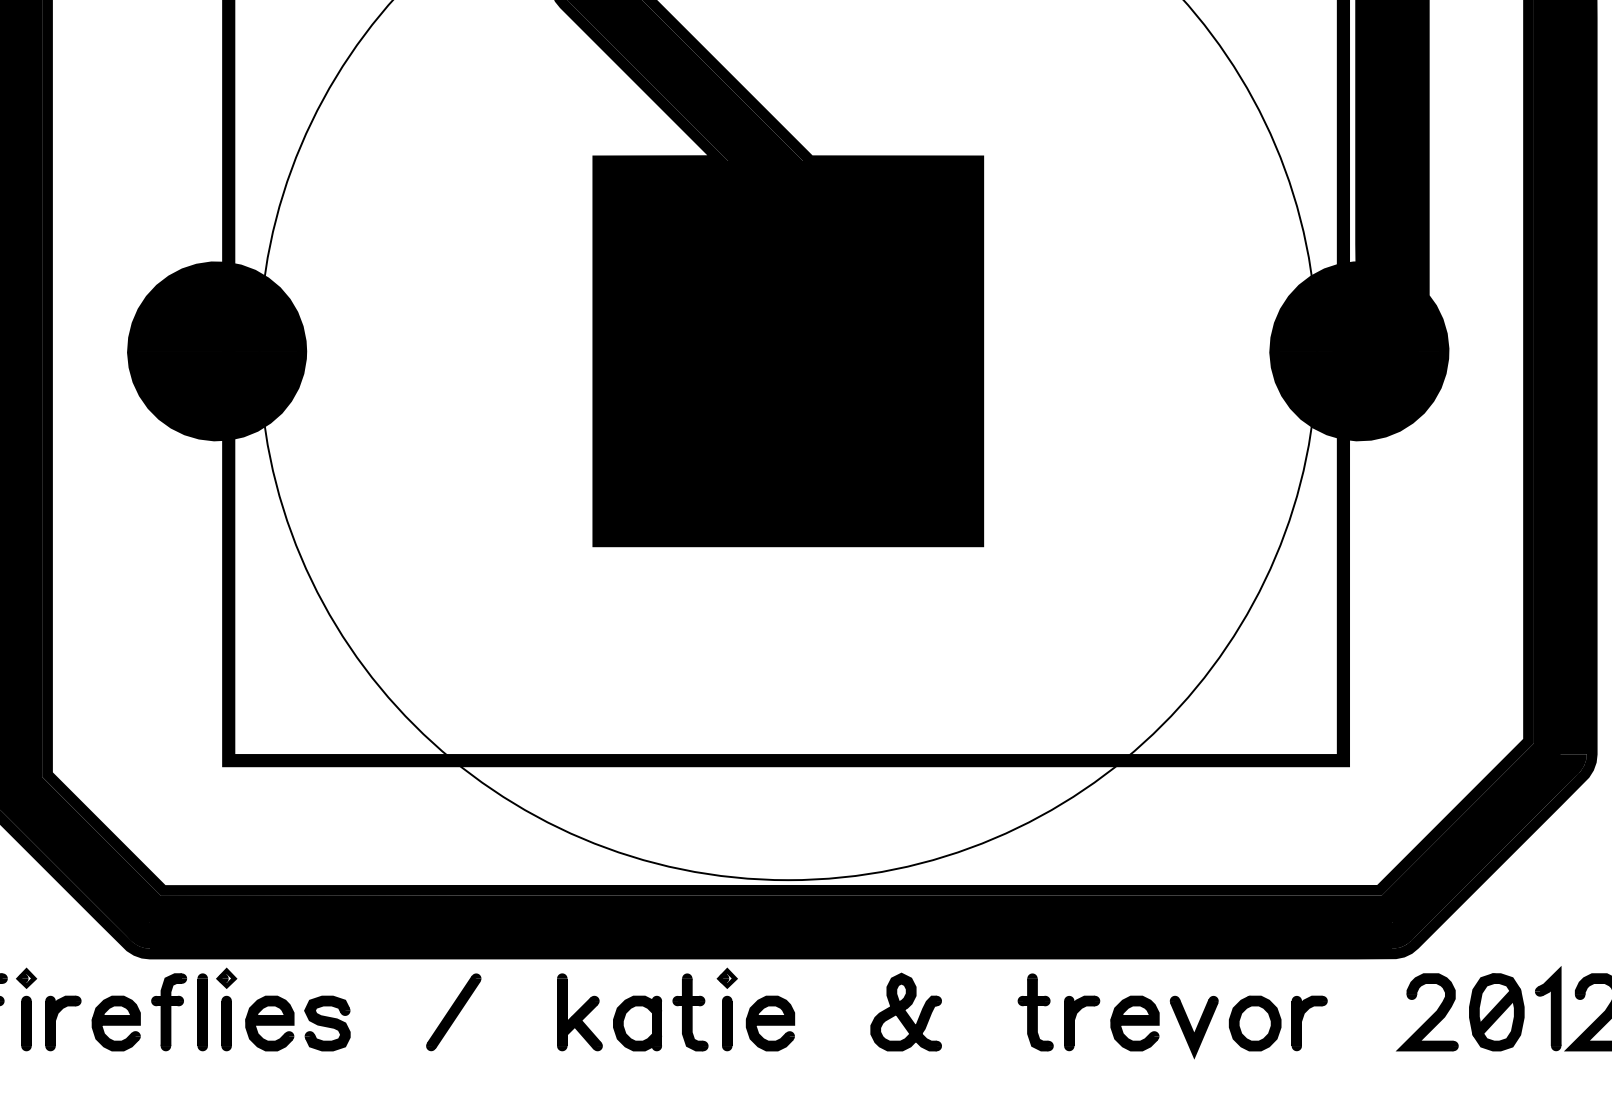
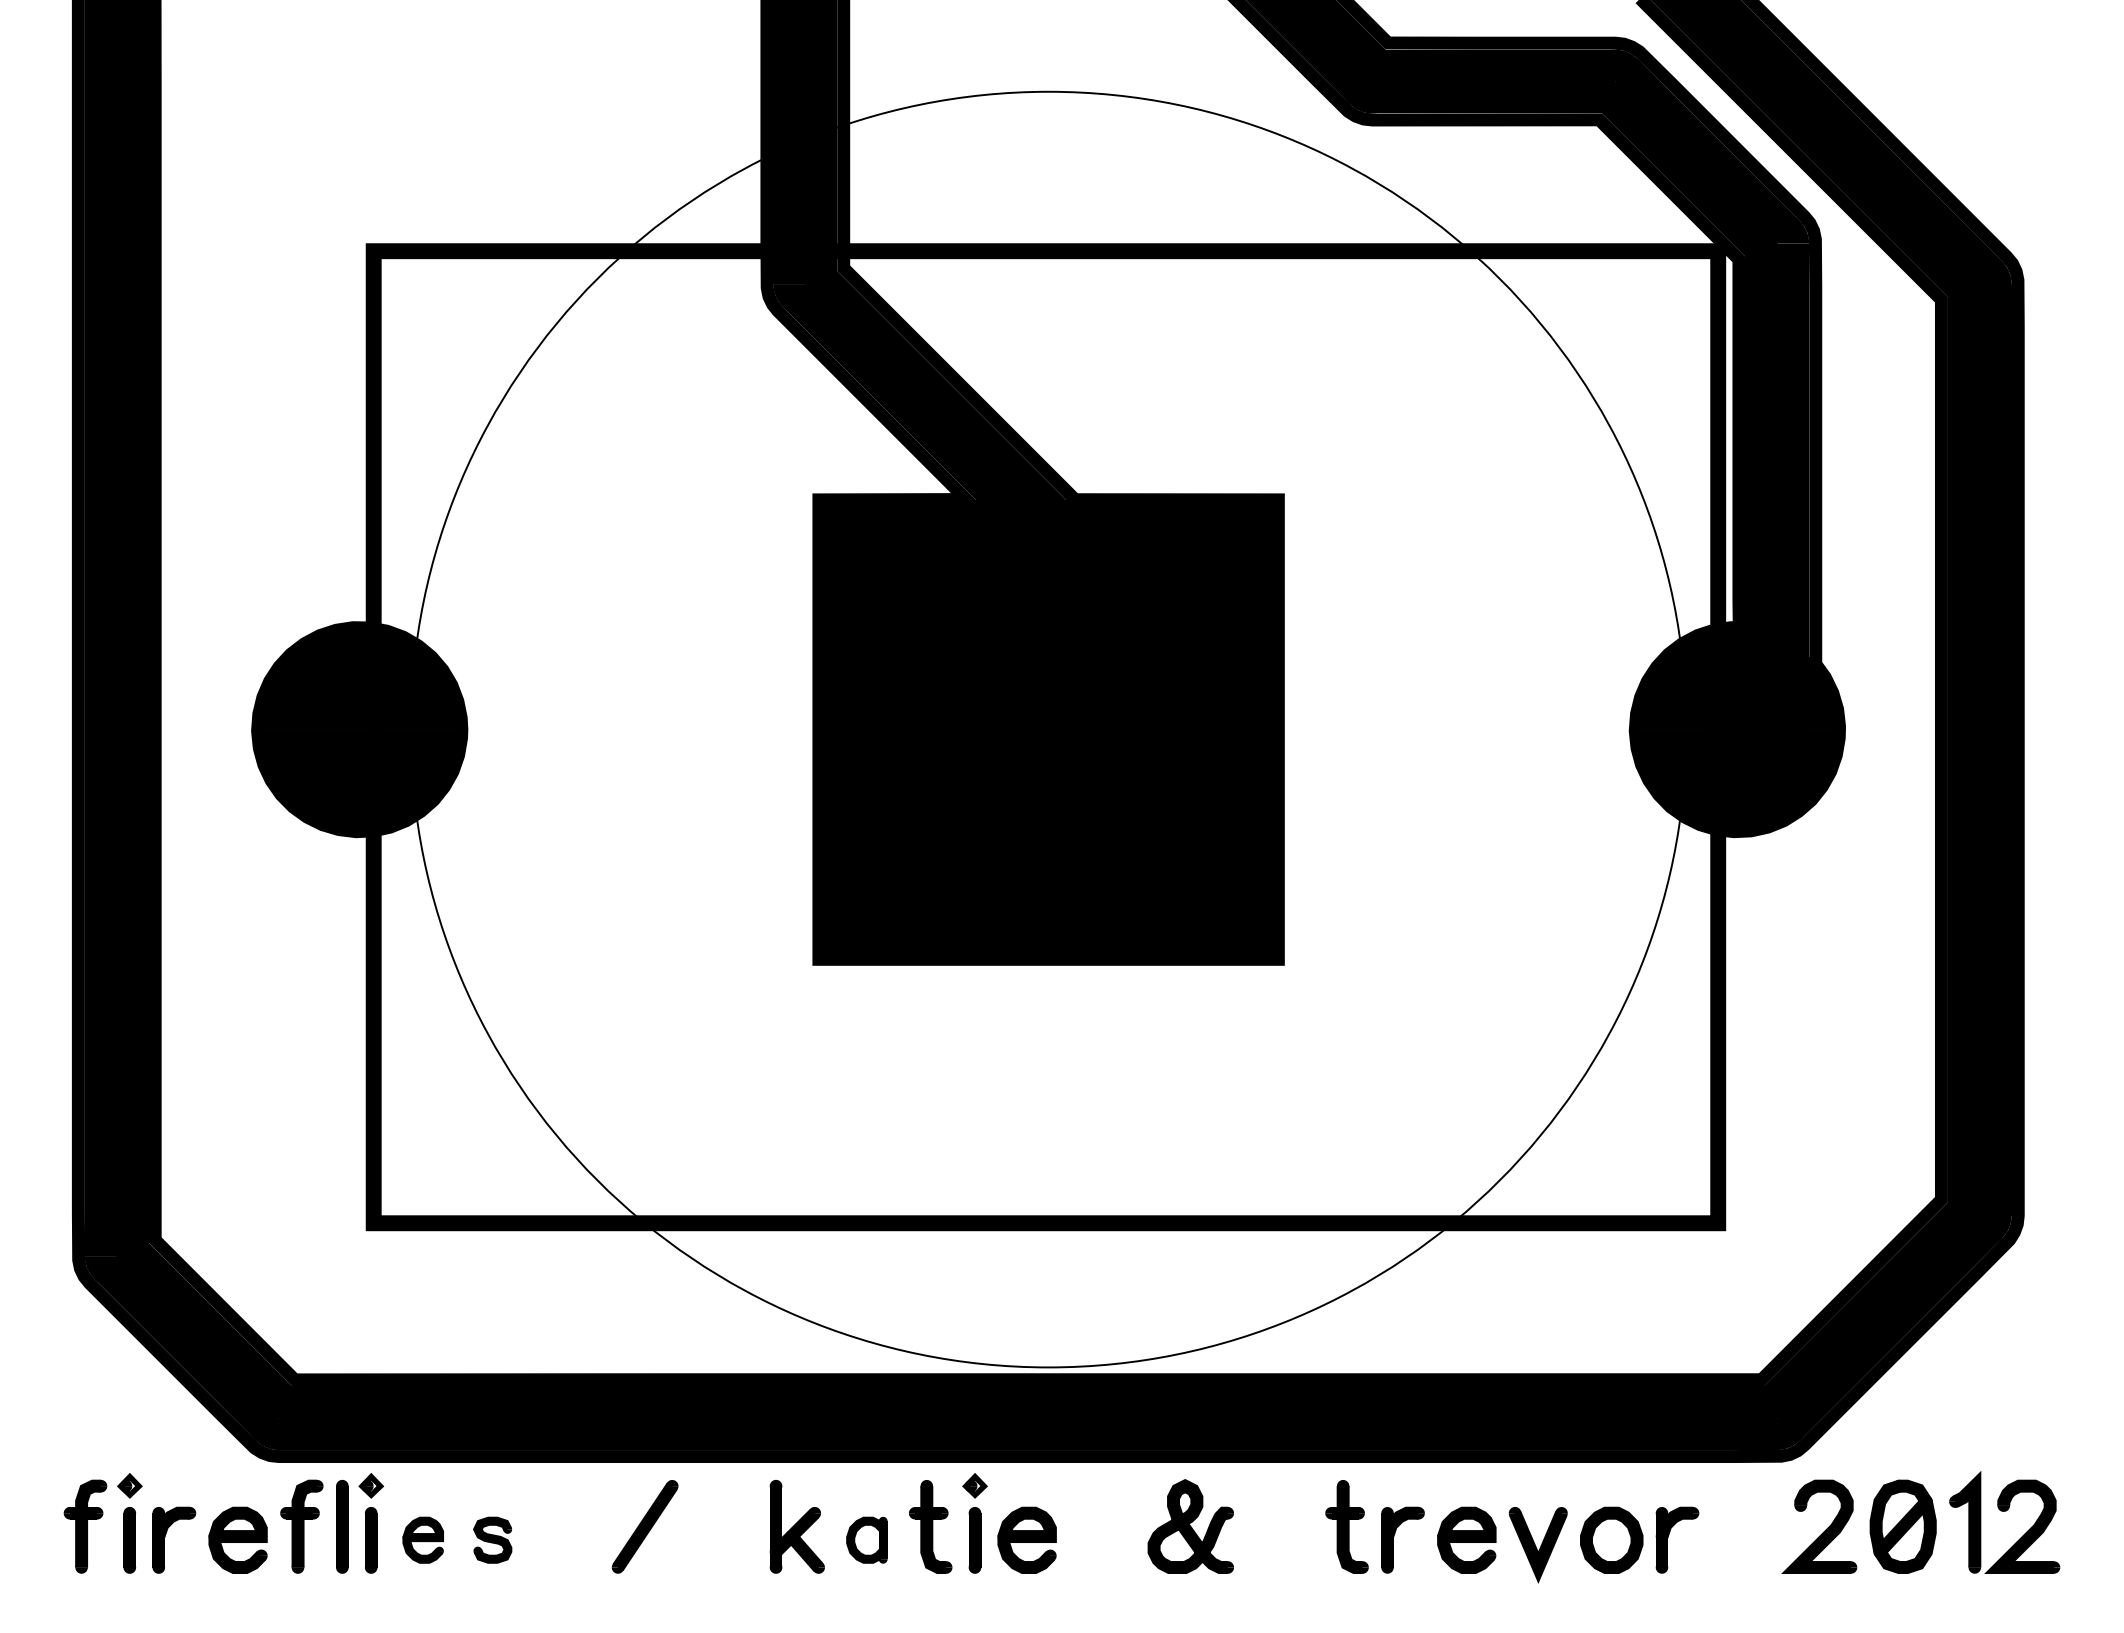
part: (269, 1022) -> (422, 1539), size x0.7
part: (327, 1022) -> (492, 1539), size x0.7
part: (637, 1022) -> (866, 1539), size x0.7

